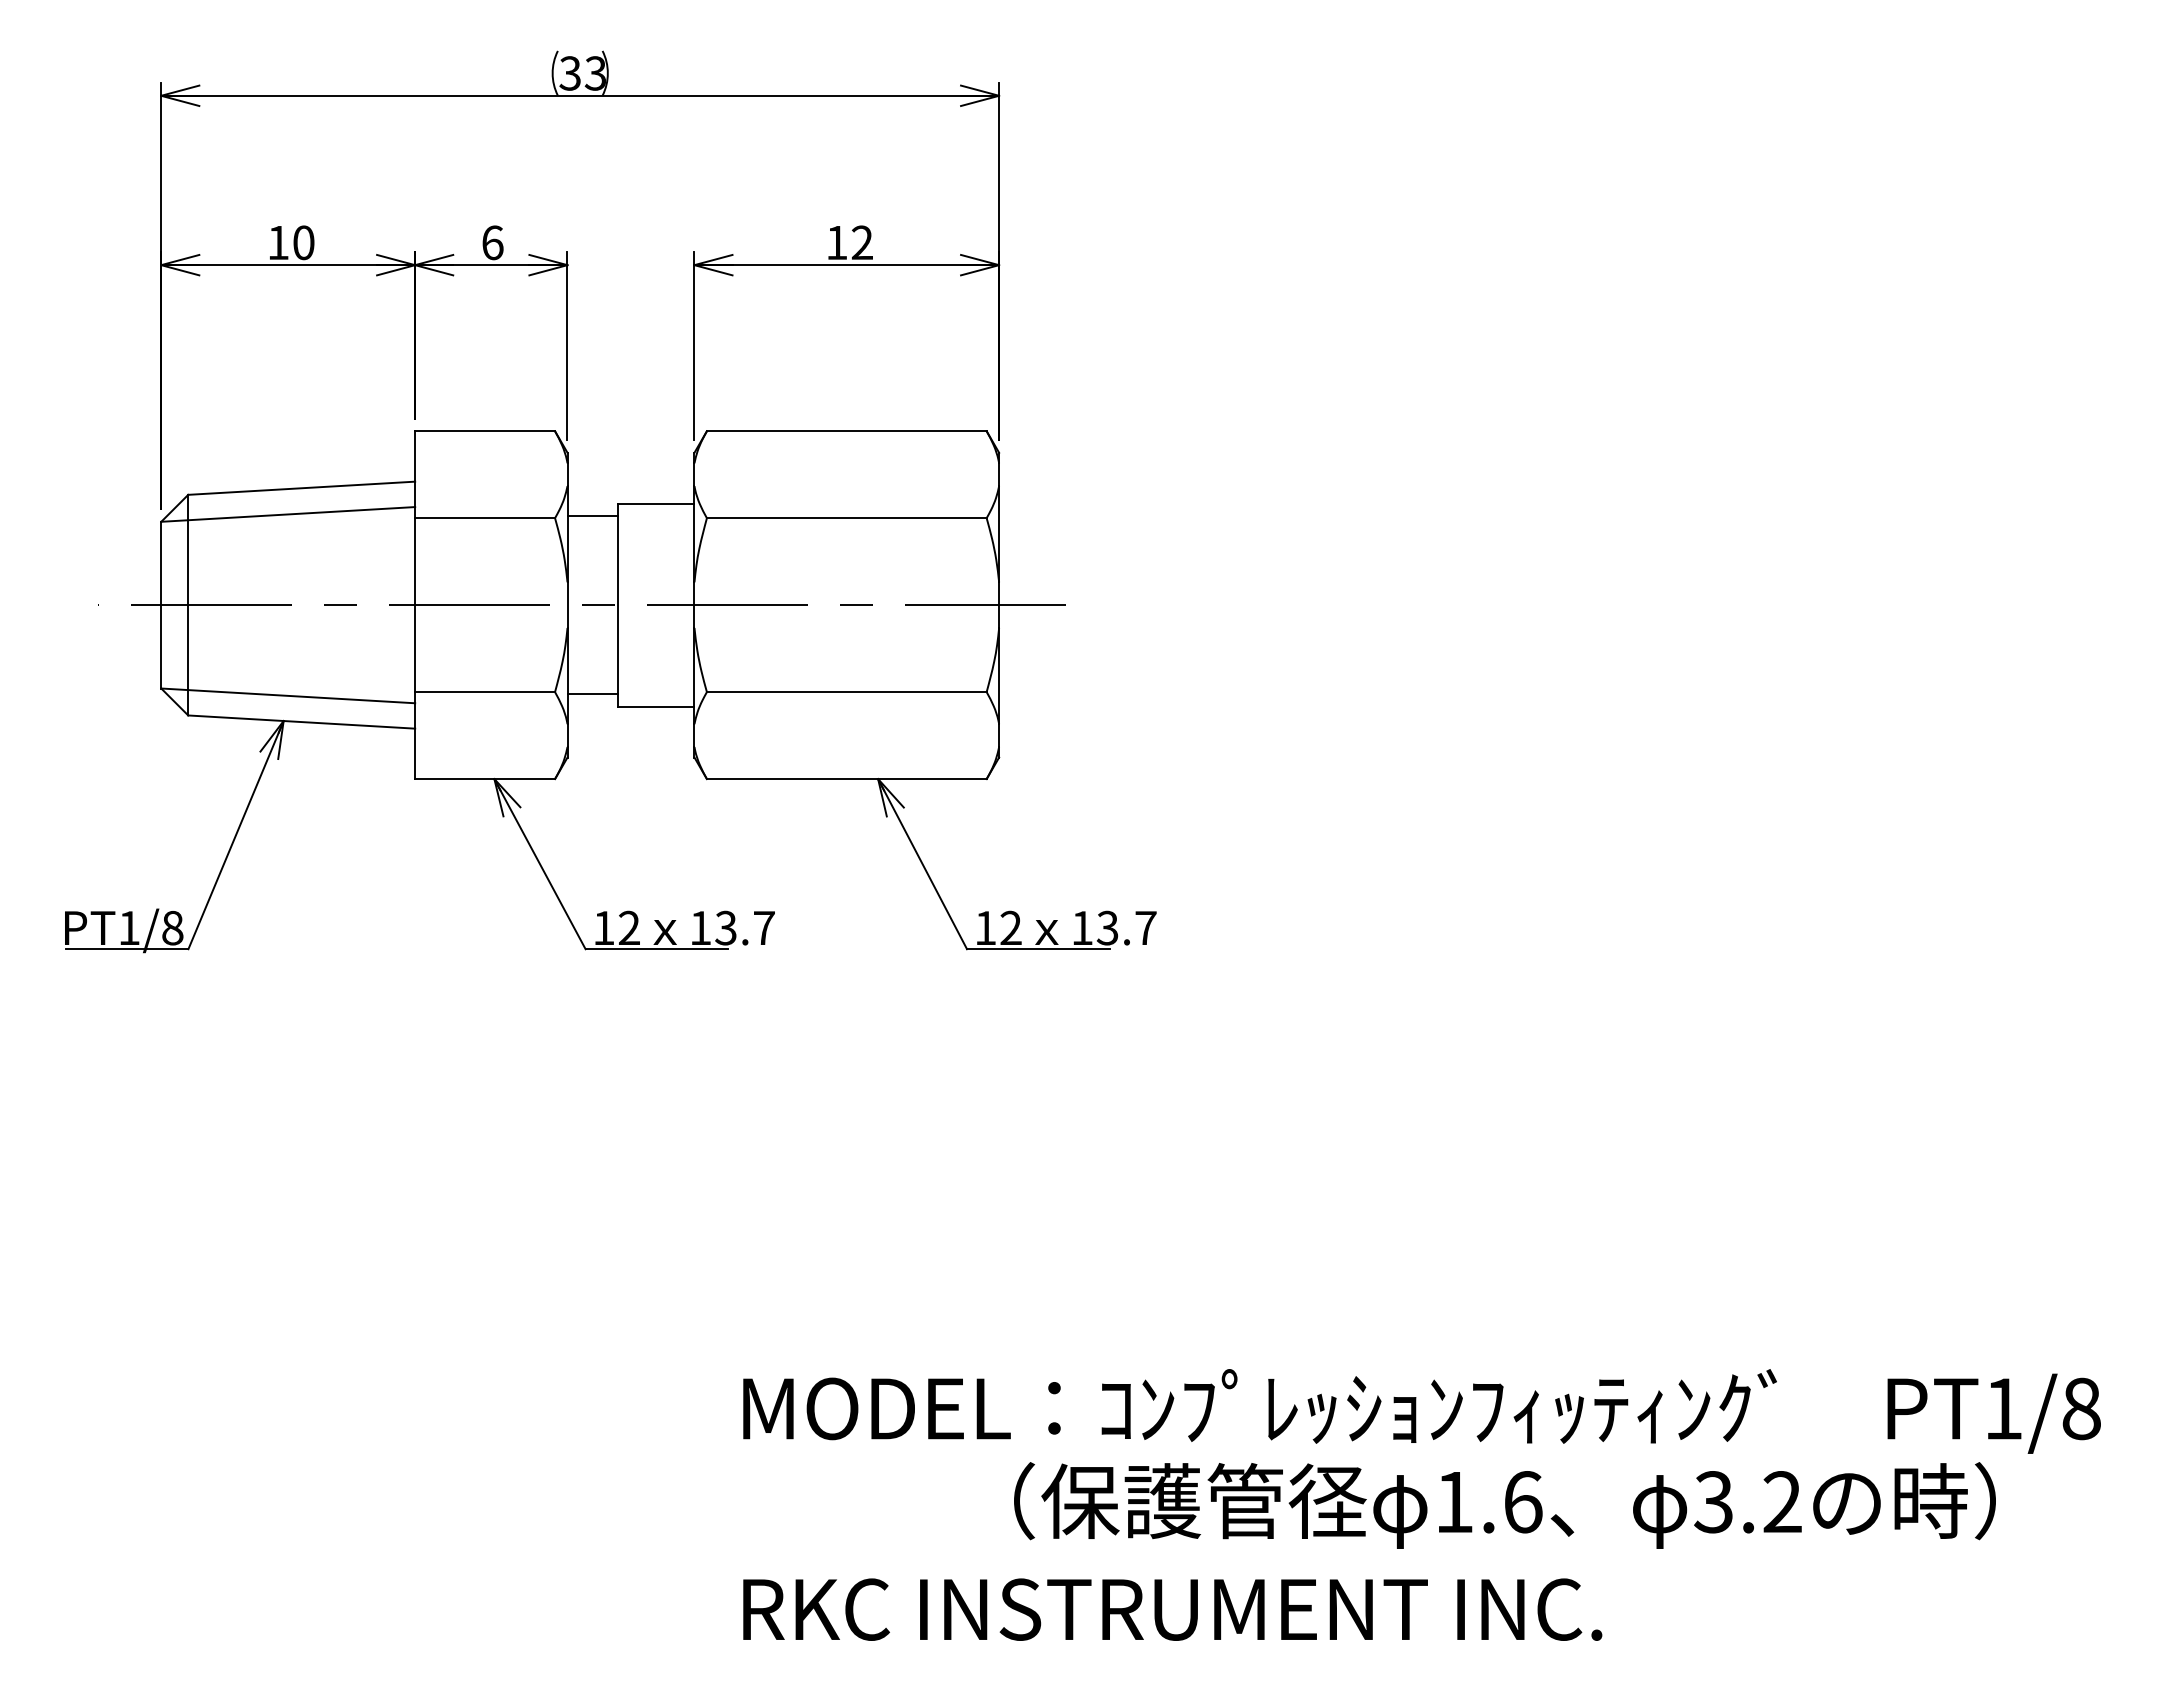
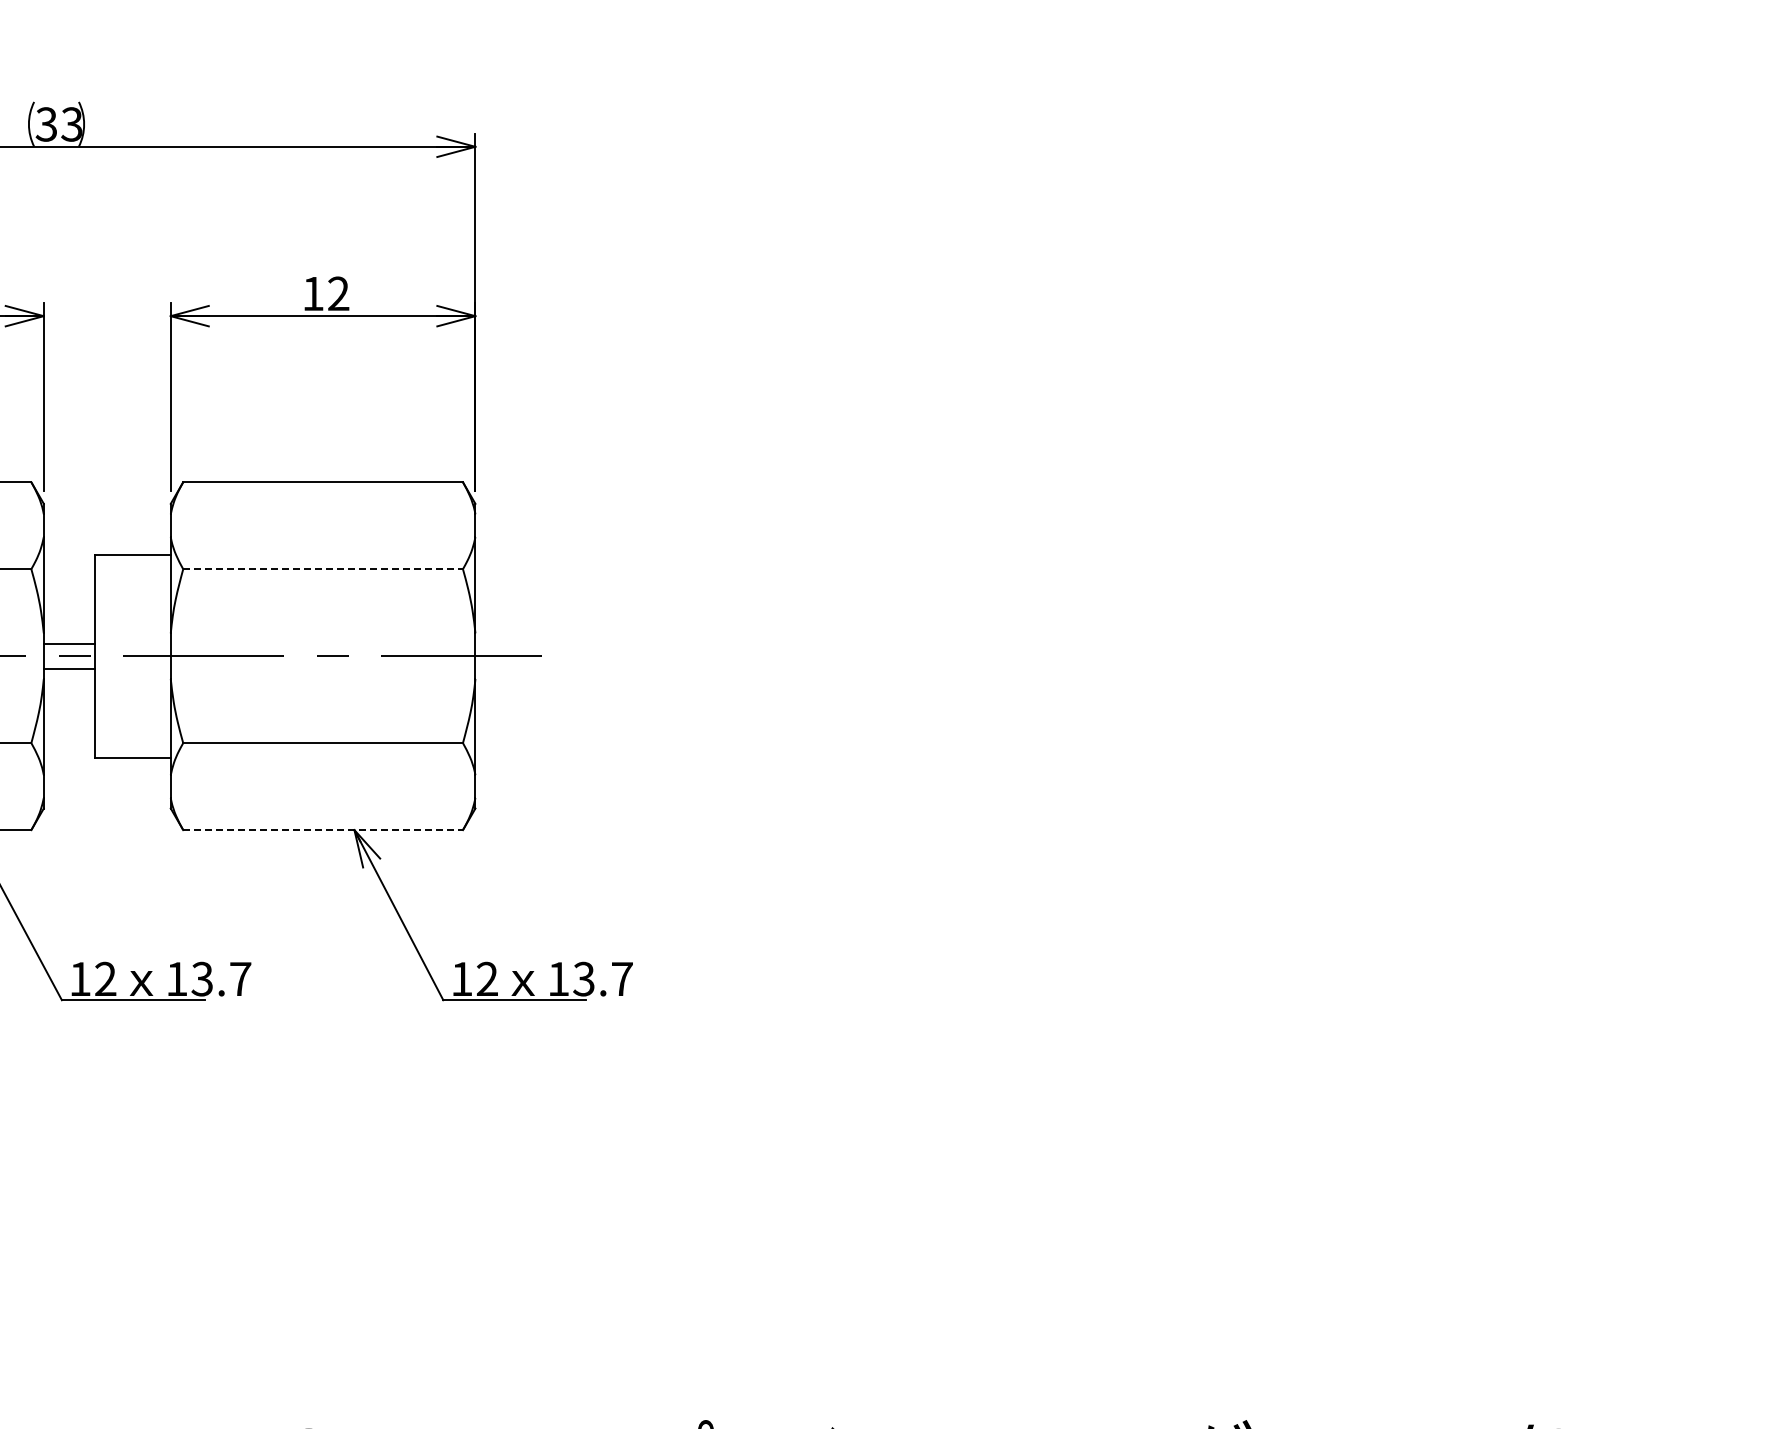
line: (592, 516) -> (68, 644), moved
line: (846, 518) -> (322, 569), solid -> dashed
line: (592, 694) -> (68, 669), moved
line: (846, 779) -> (322, 830), solid -> dashed

